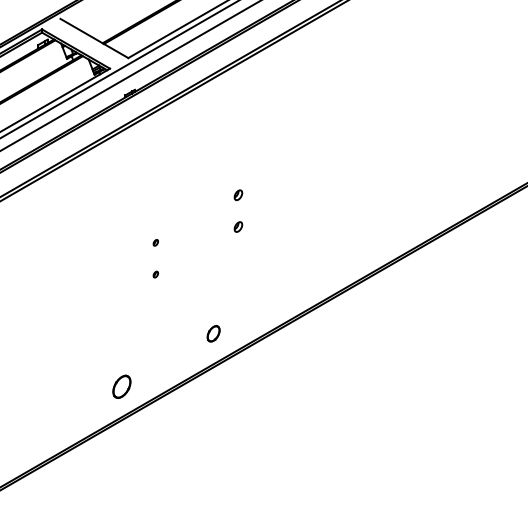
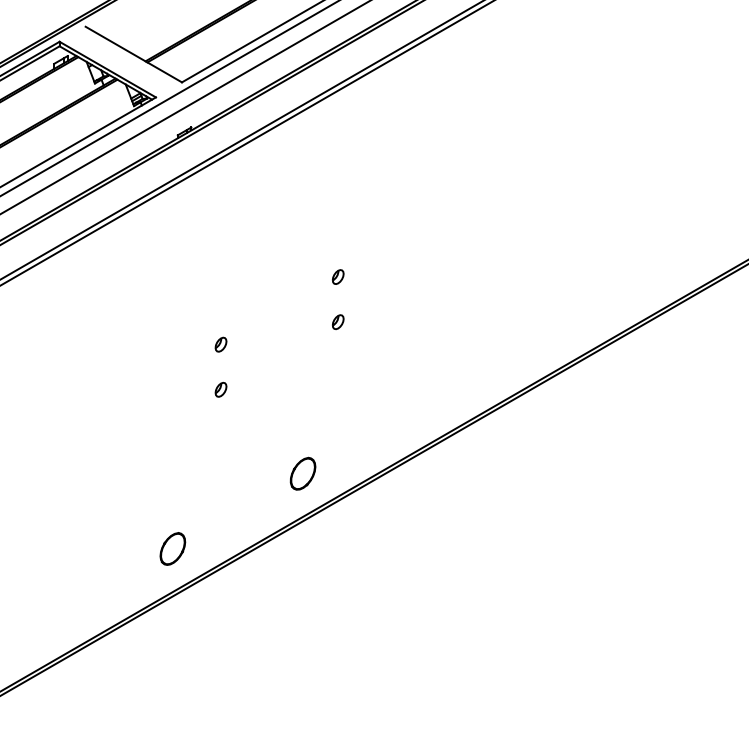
part: (155, 242) -> (220, 344), size x1.67
part: (155, 274) -> (220, 389), size x1.67
part: (213, 333) -> (302, 473), size x1.43

